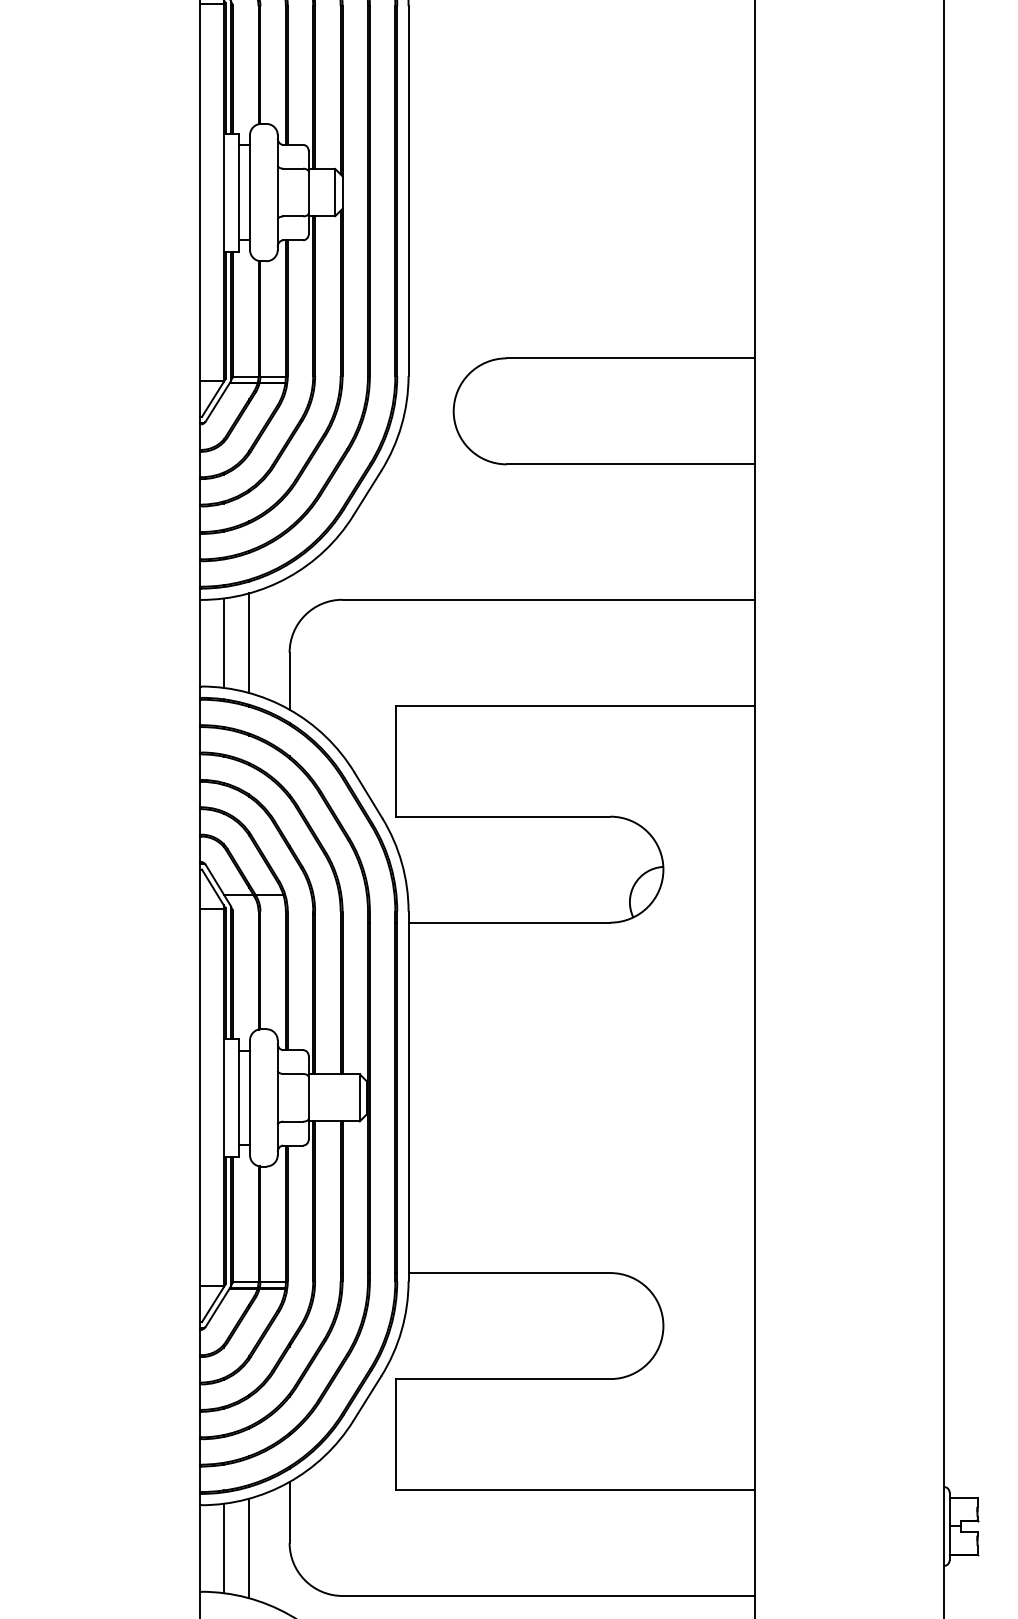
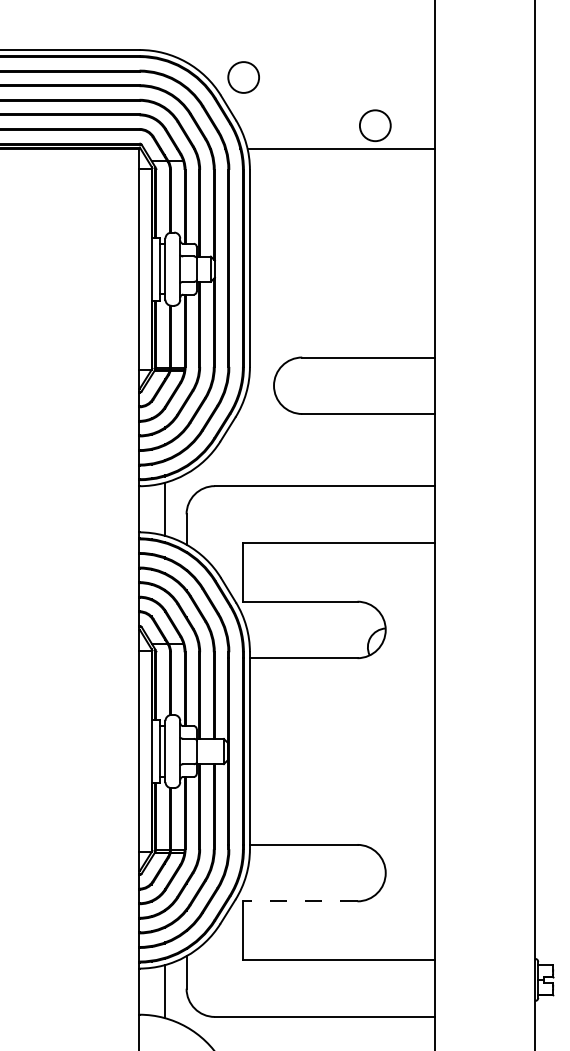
line: (223, 643) -> (151, 509), removed
line: (501, 1379) -> (299, 901), solid -> dashed
line: (223, 1548) -> (151, 991), removed

